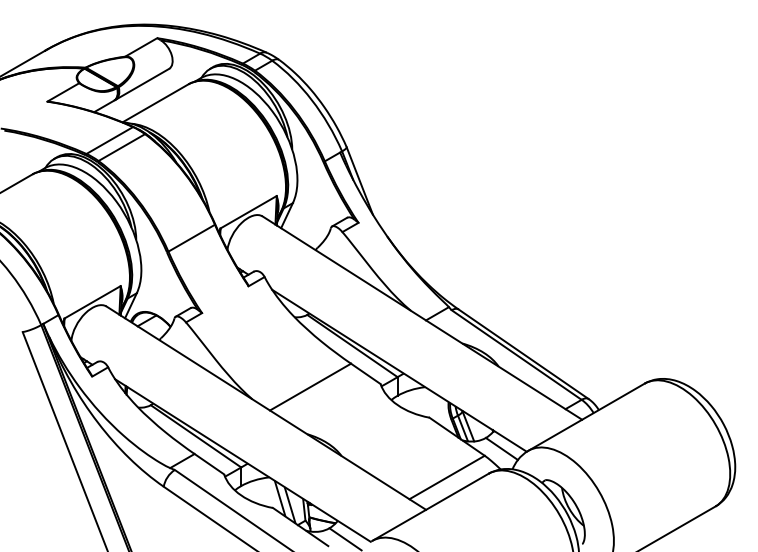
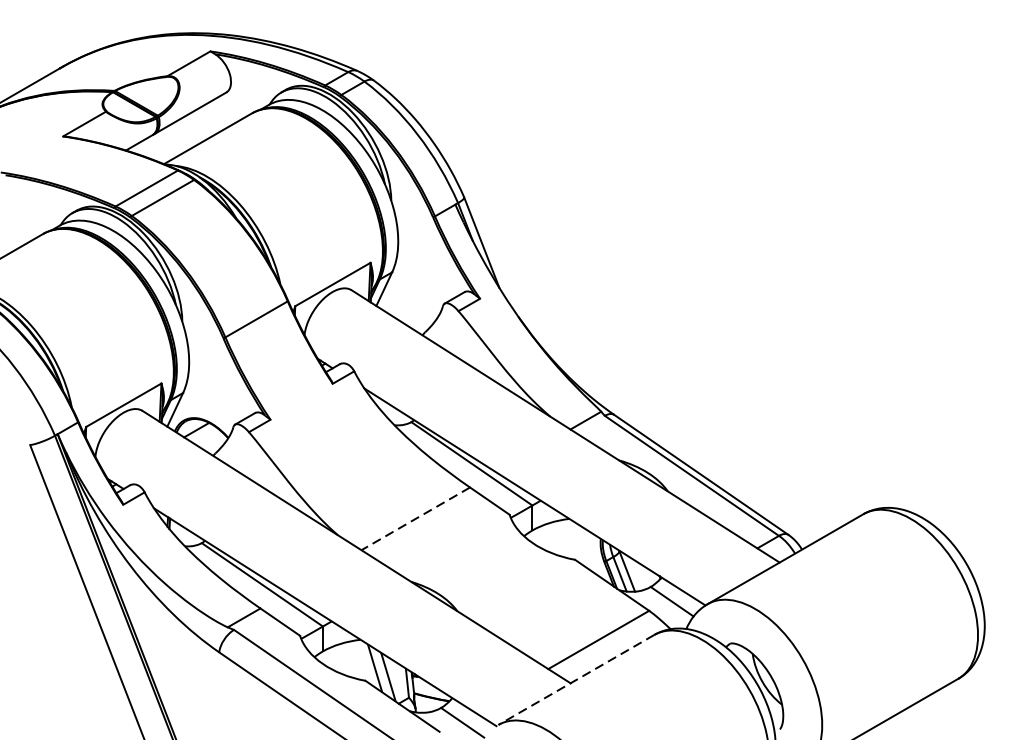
line: (310, 387) -> (415, 519), solid -> dashed
line: (430, 507) -> (576, 680), solid -> dashed

